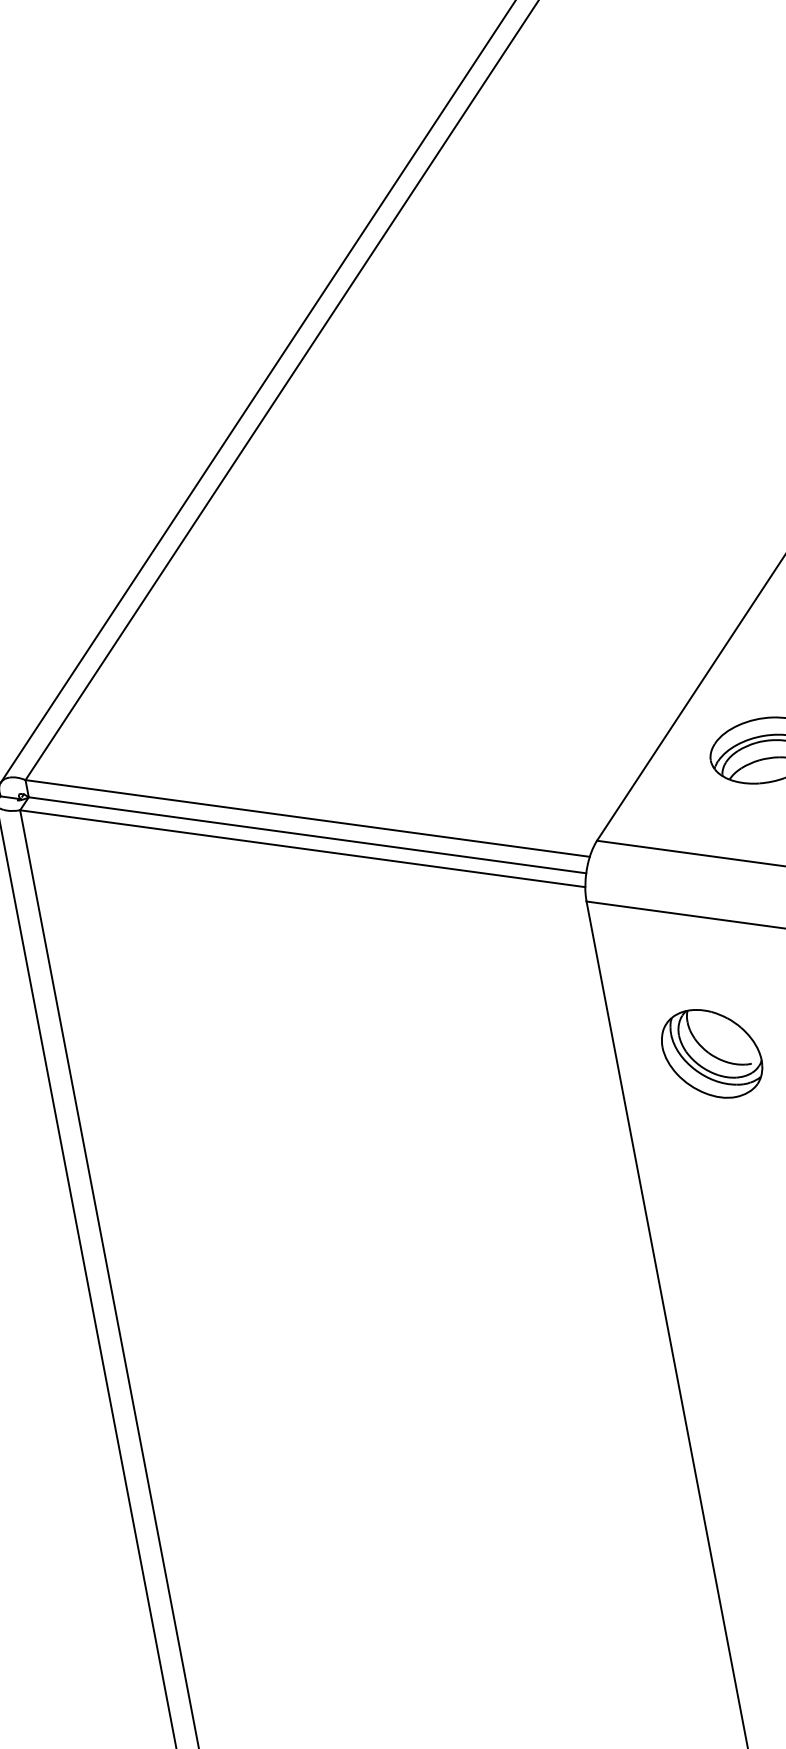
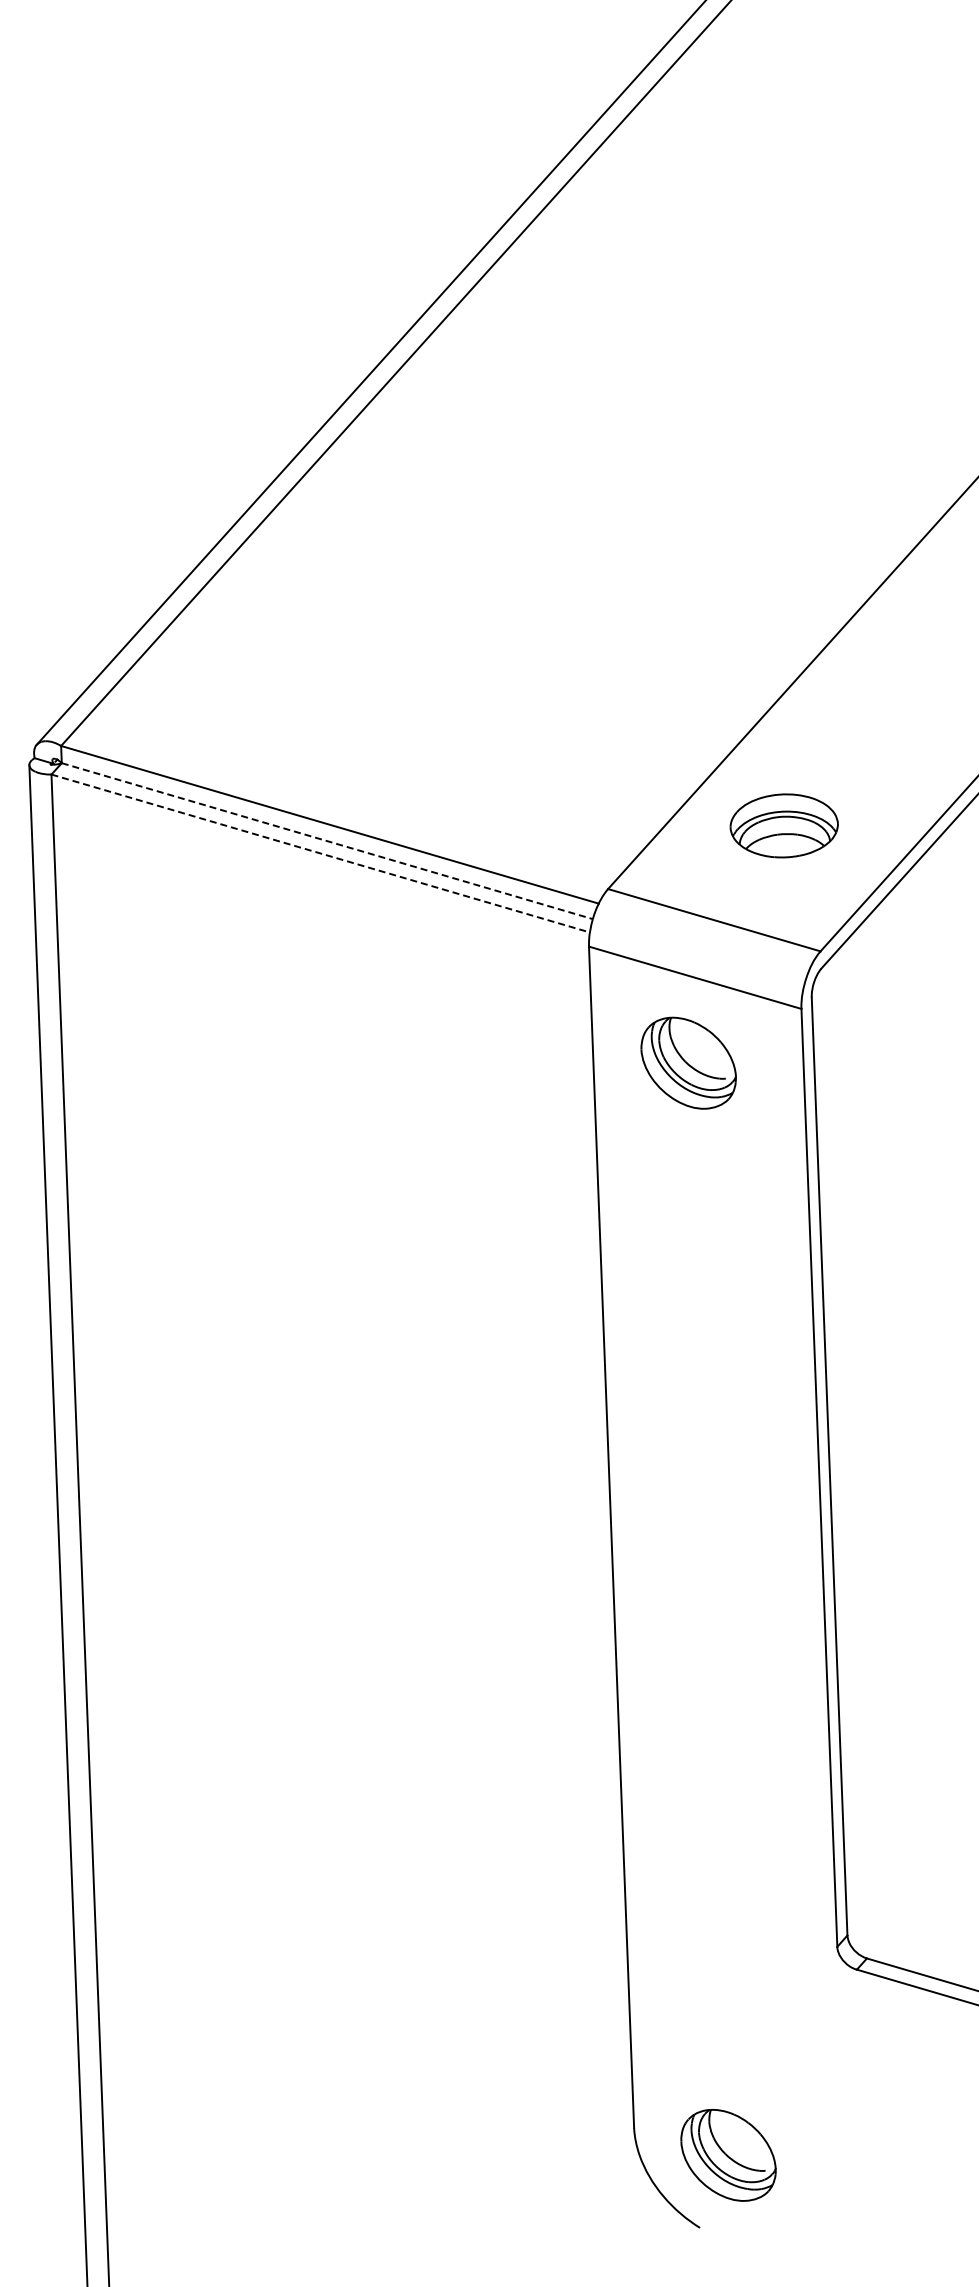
line: (307, 835) -> (327, 841), solid -> dashed
line: (302, 848) -> (320, 853), solid -> dashed
part: (711, 1053) -> (688, 1062), moved

